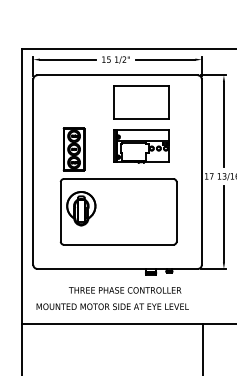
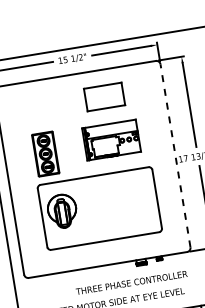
part: (141, 102) -> (104, 96), size x0.7
line: (201, 172) -> (175, 156), solid -> dashed
text: (124, 290) -> (131, 283), moved

